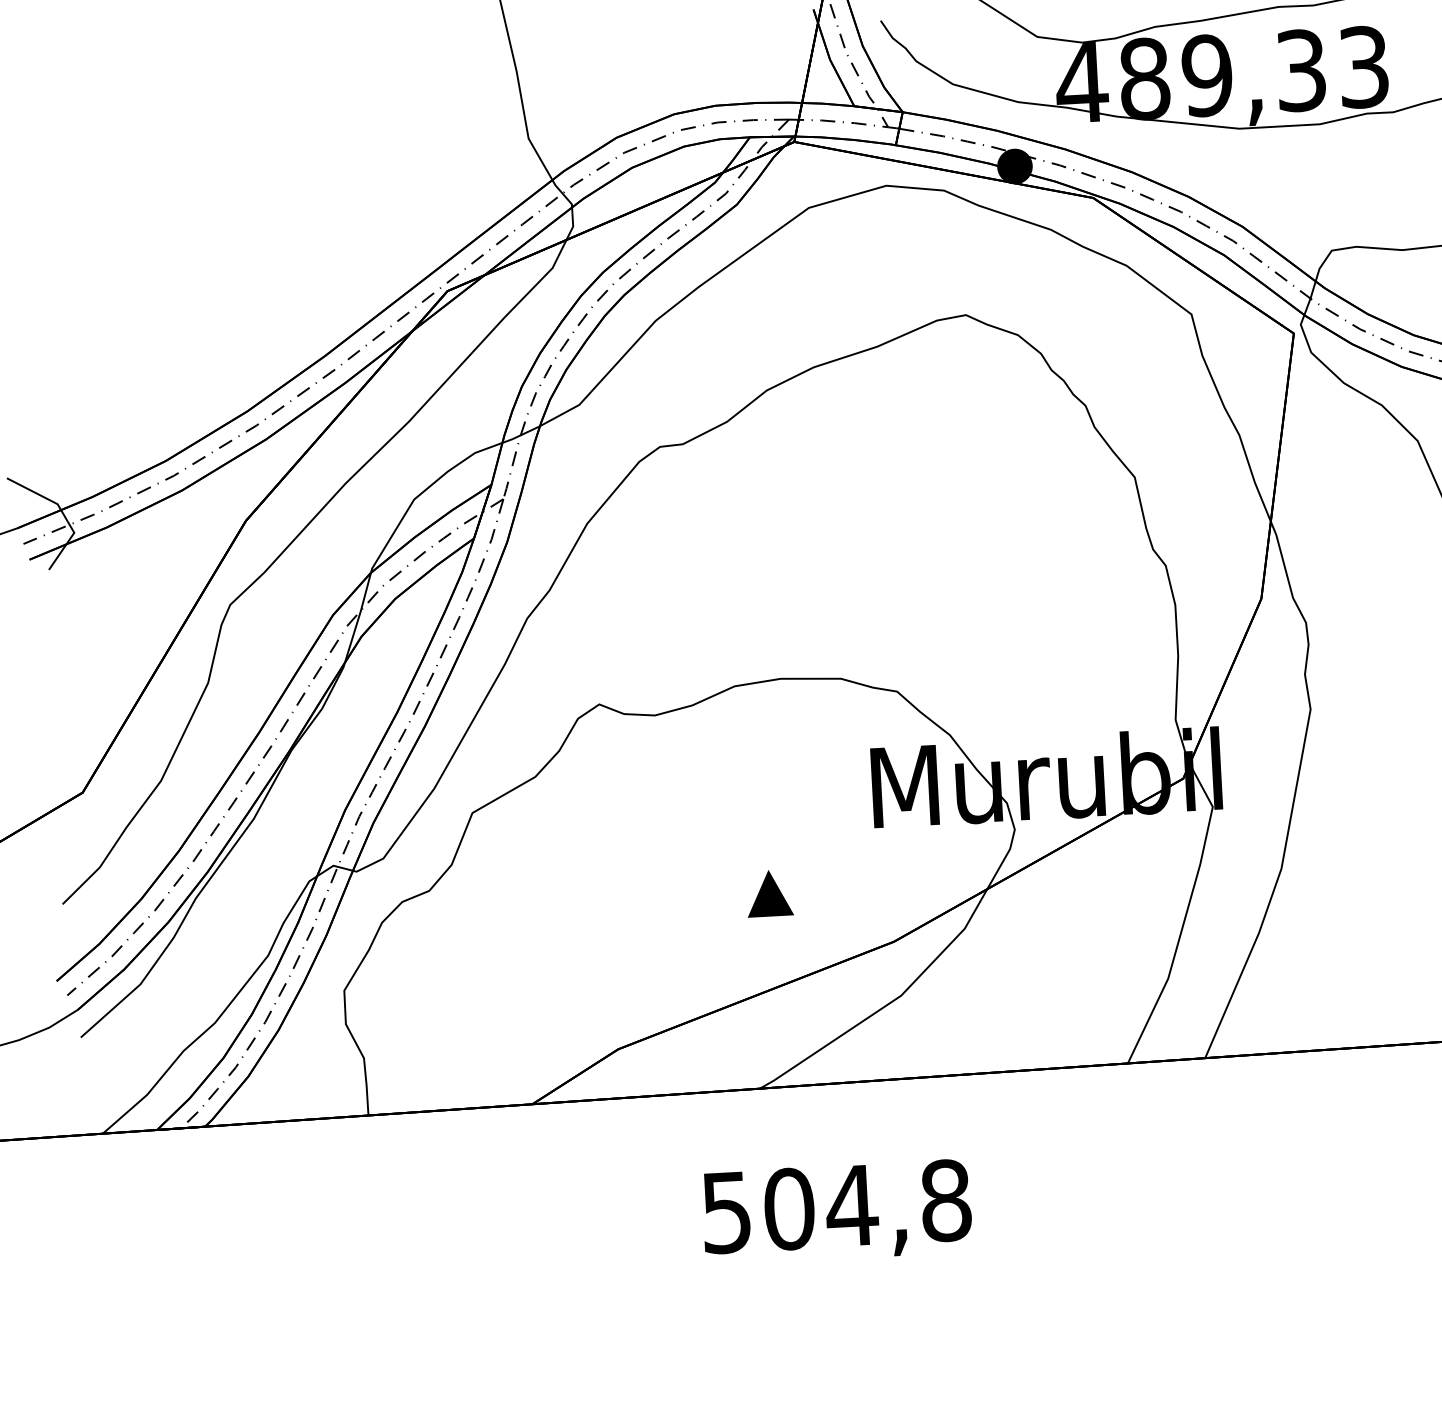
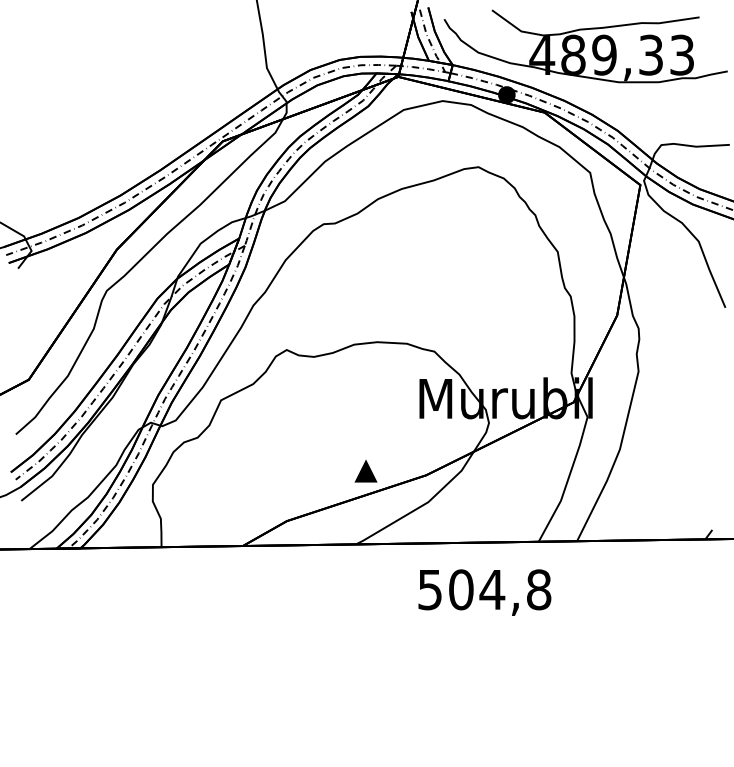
part: (768, 892) -> (365, 470), moved
text: (836, 1212) -> (484, 592), moved

